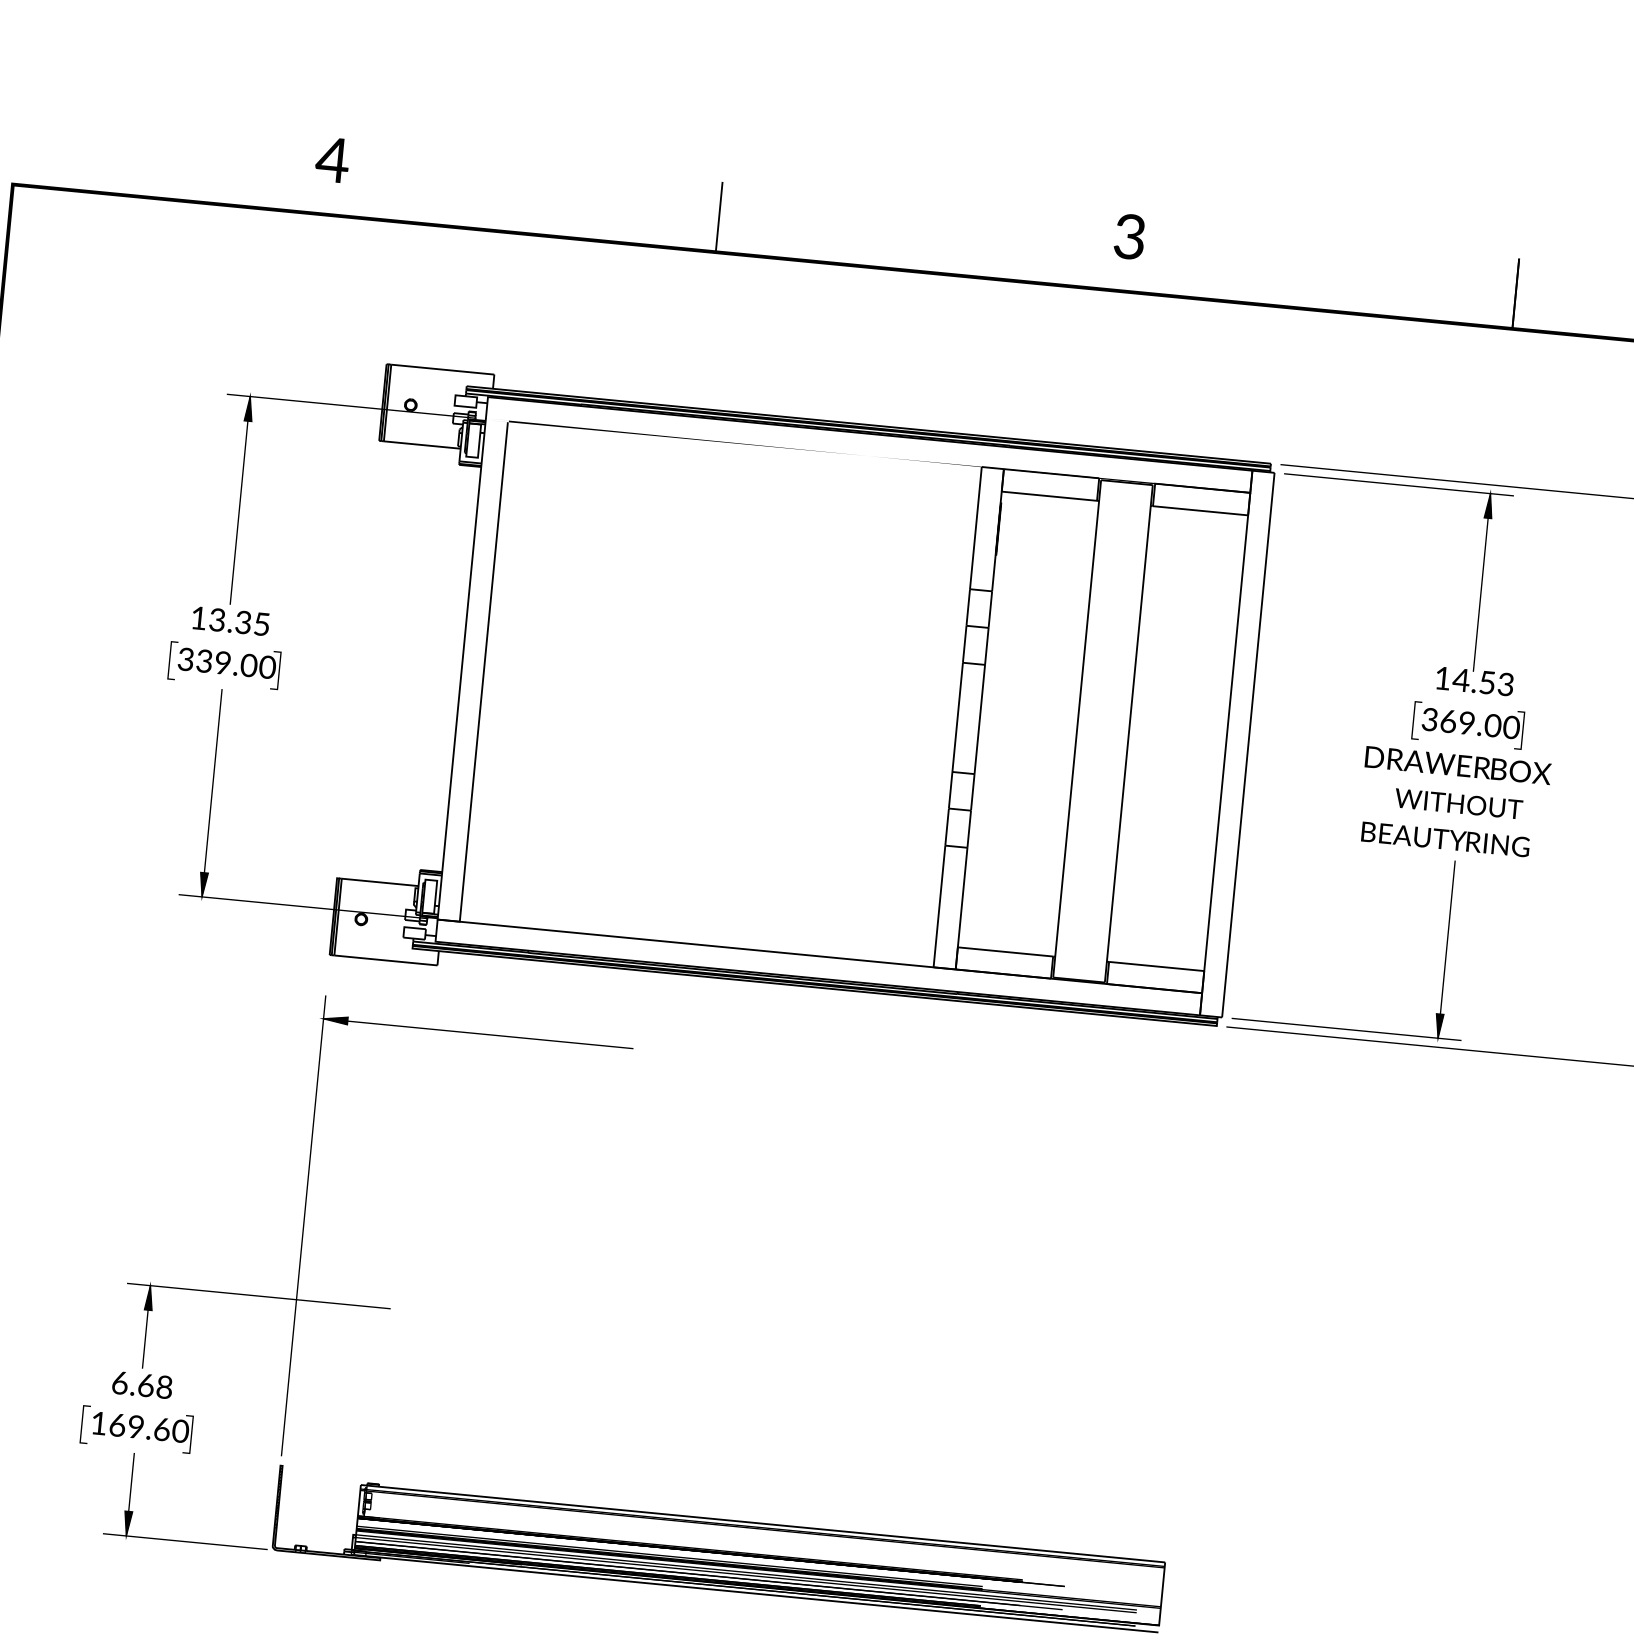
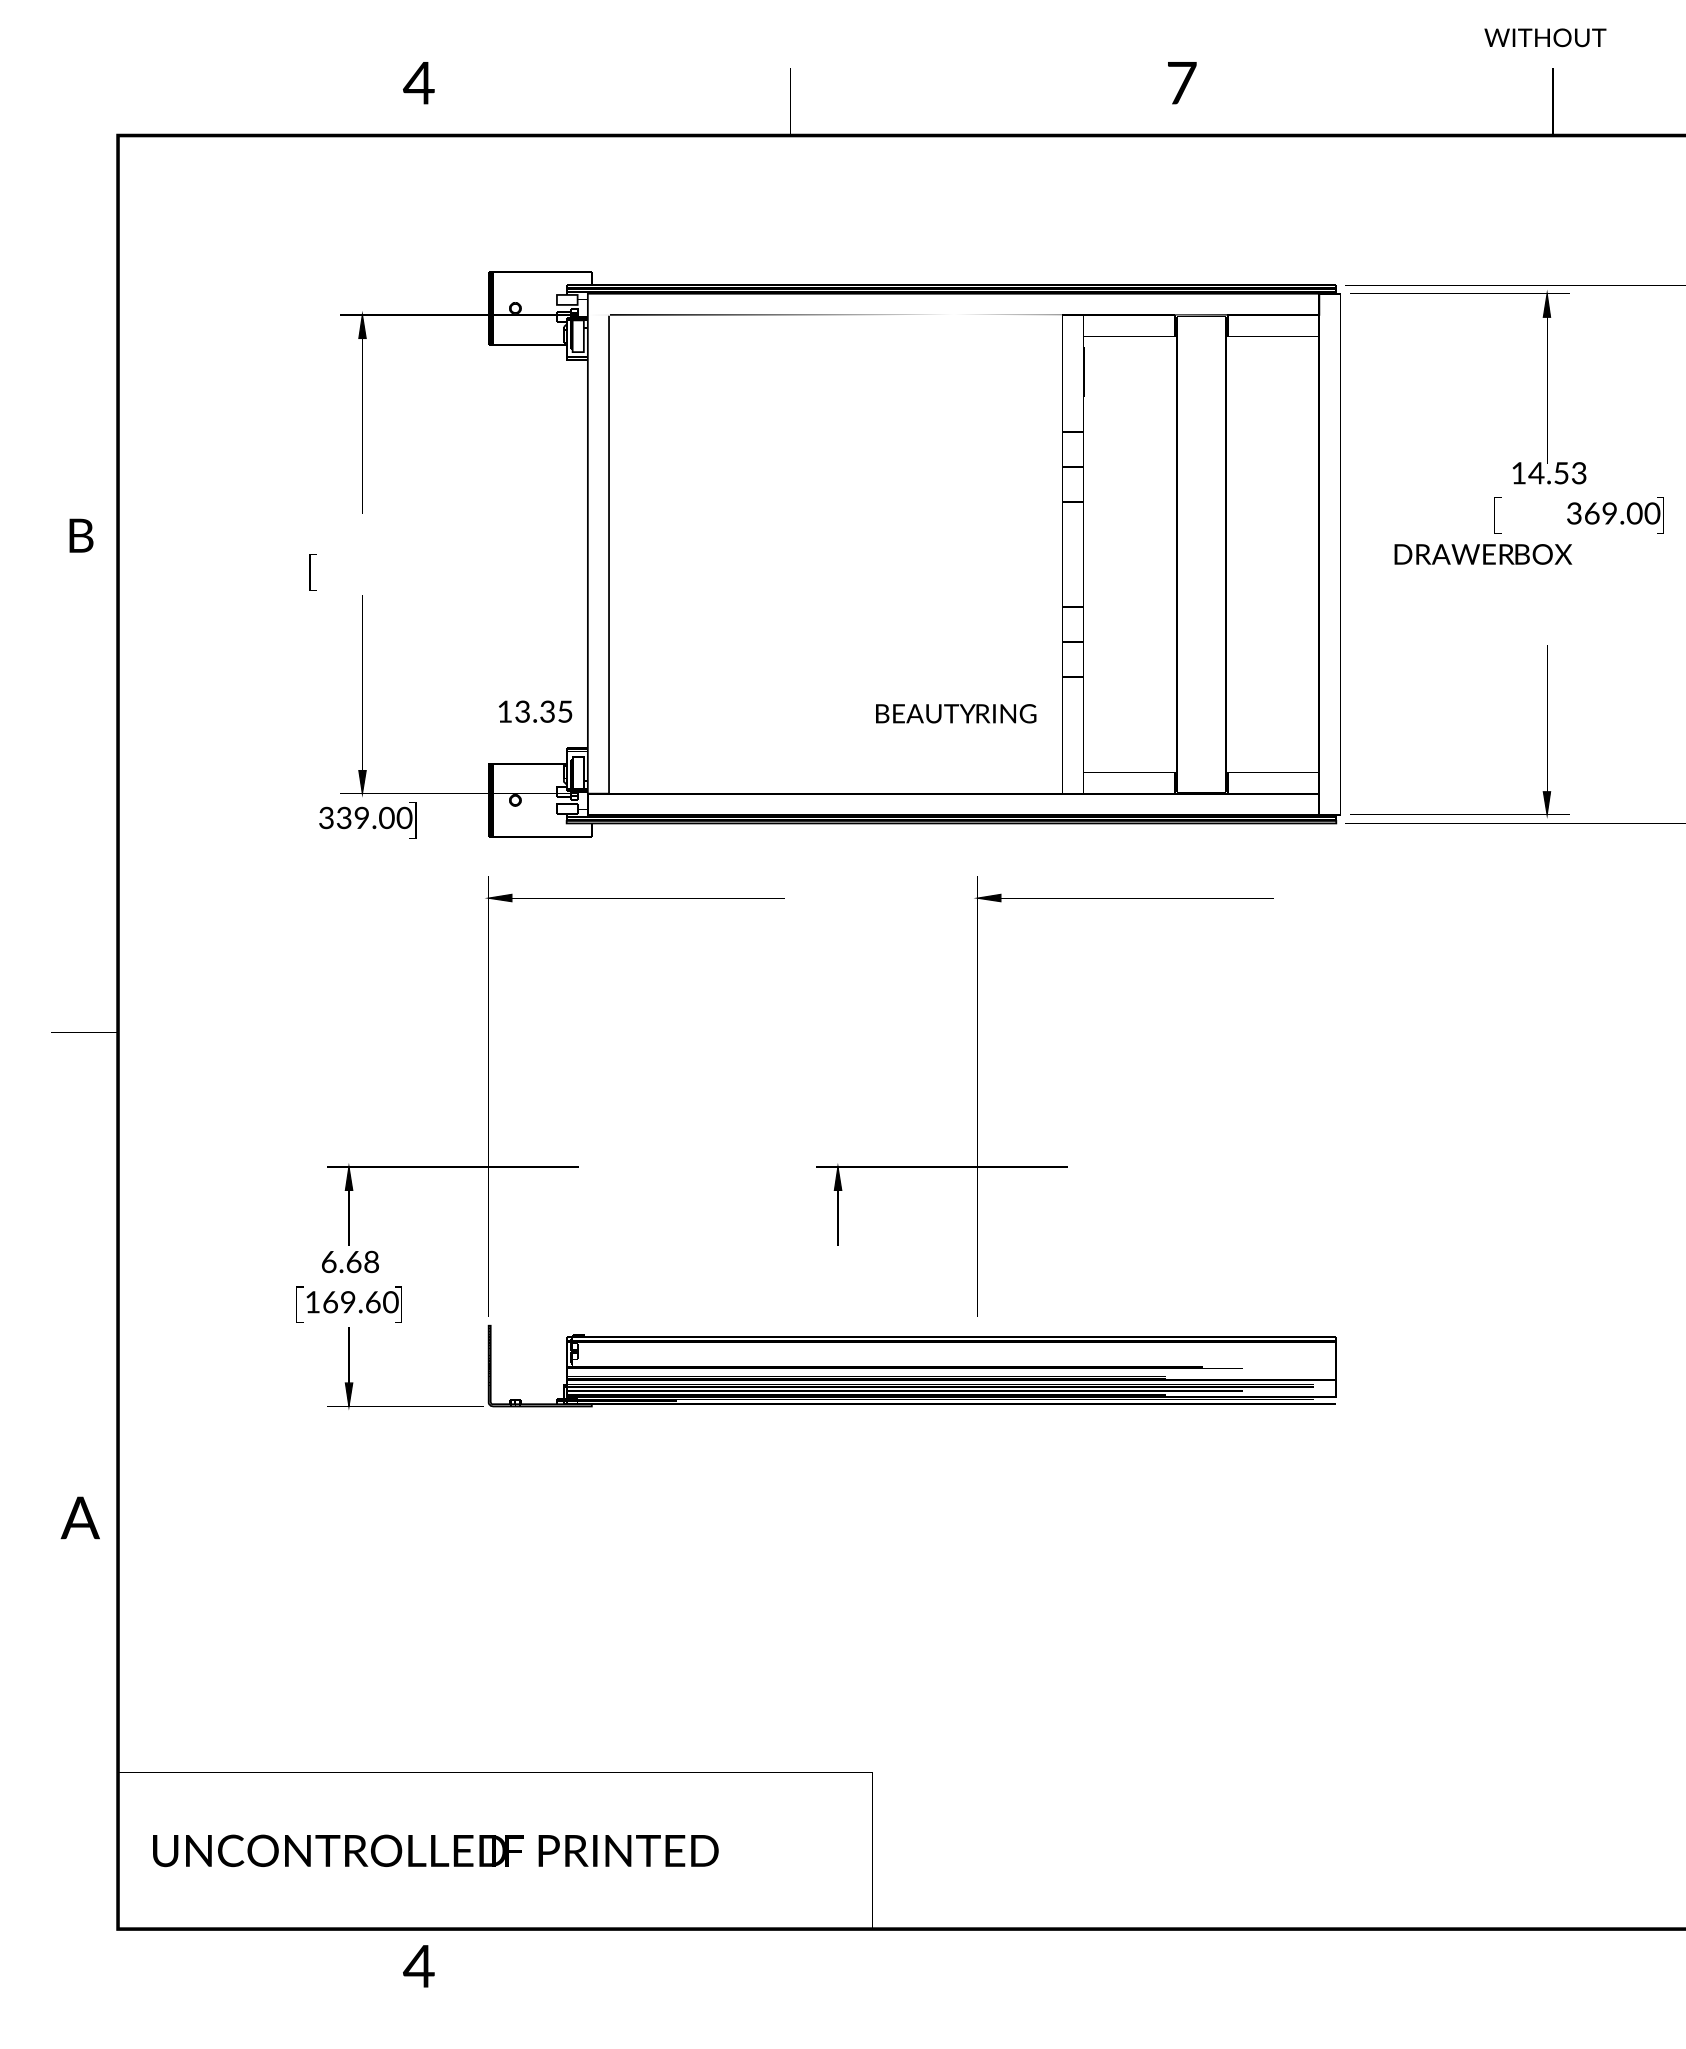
text: (1129, 236) -> (1181, 82), 3 -> 7
text: (230, 621) -> (535, 711), moved
text: (228, 666) -> (367, 820), moved
text: (1472, 725) -> (1615, 515), moved
text: (1458, 765) -> (1483, 554), moved
text: (1458, 803) -> (1545, 37), moved
text: (1446, 839) -> (956, 713), moved
part: (814, 1275) -> (977, 1096), added

